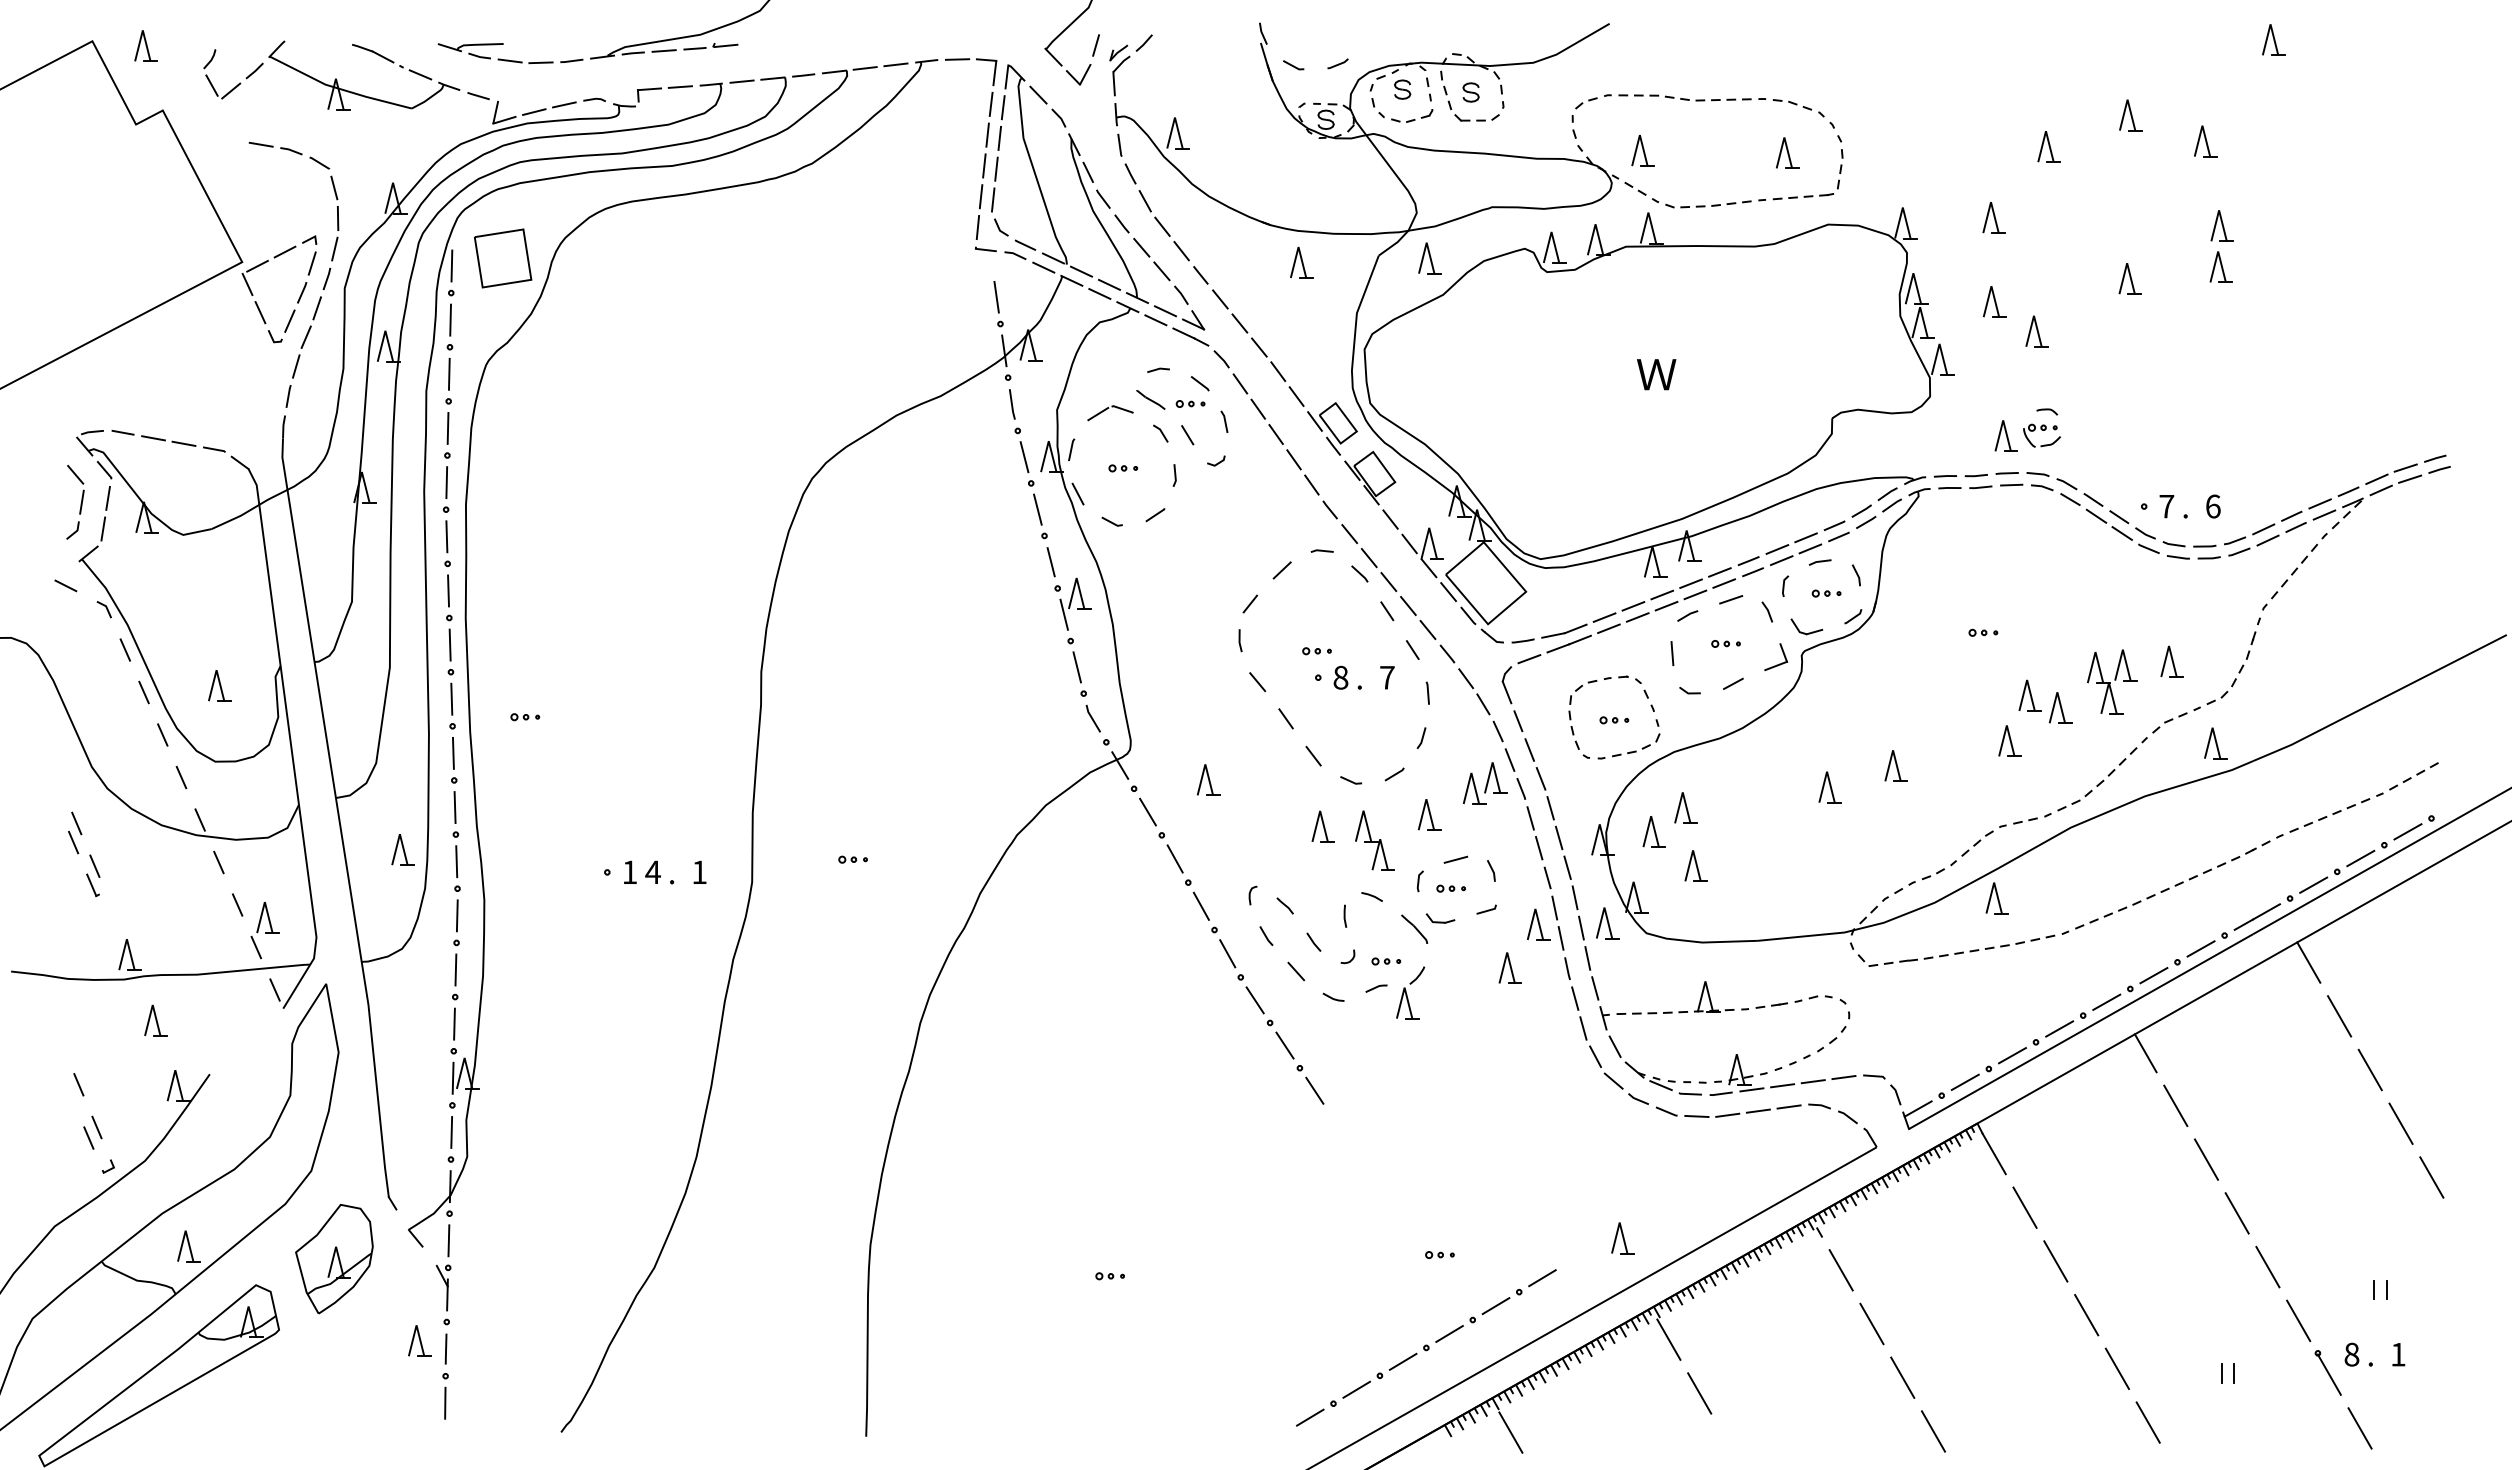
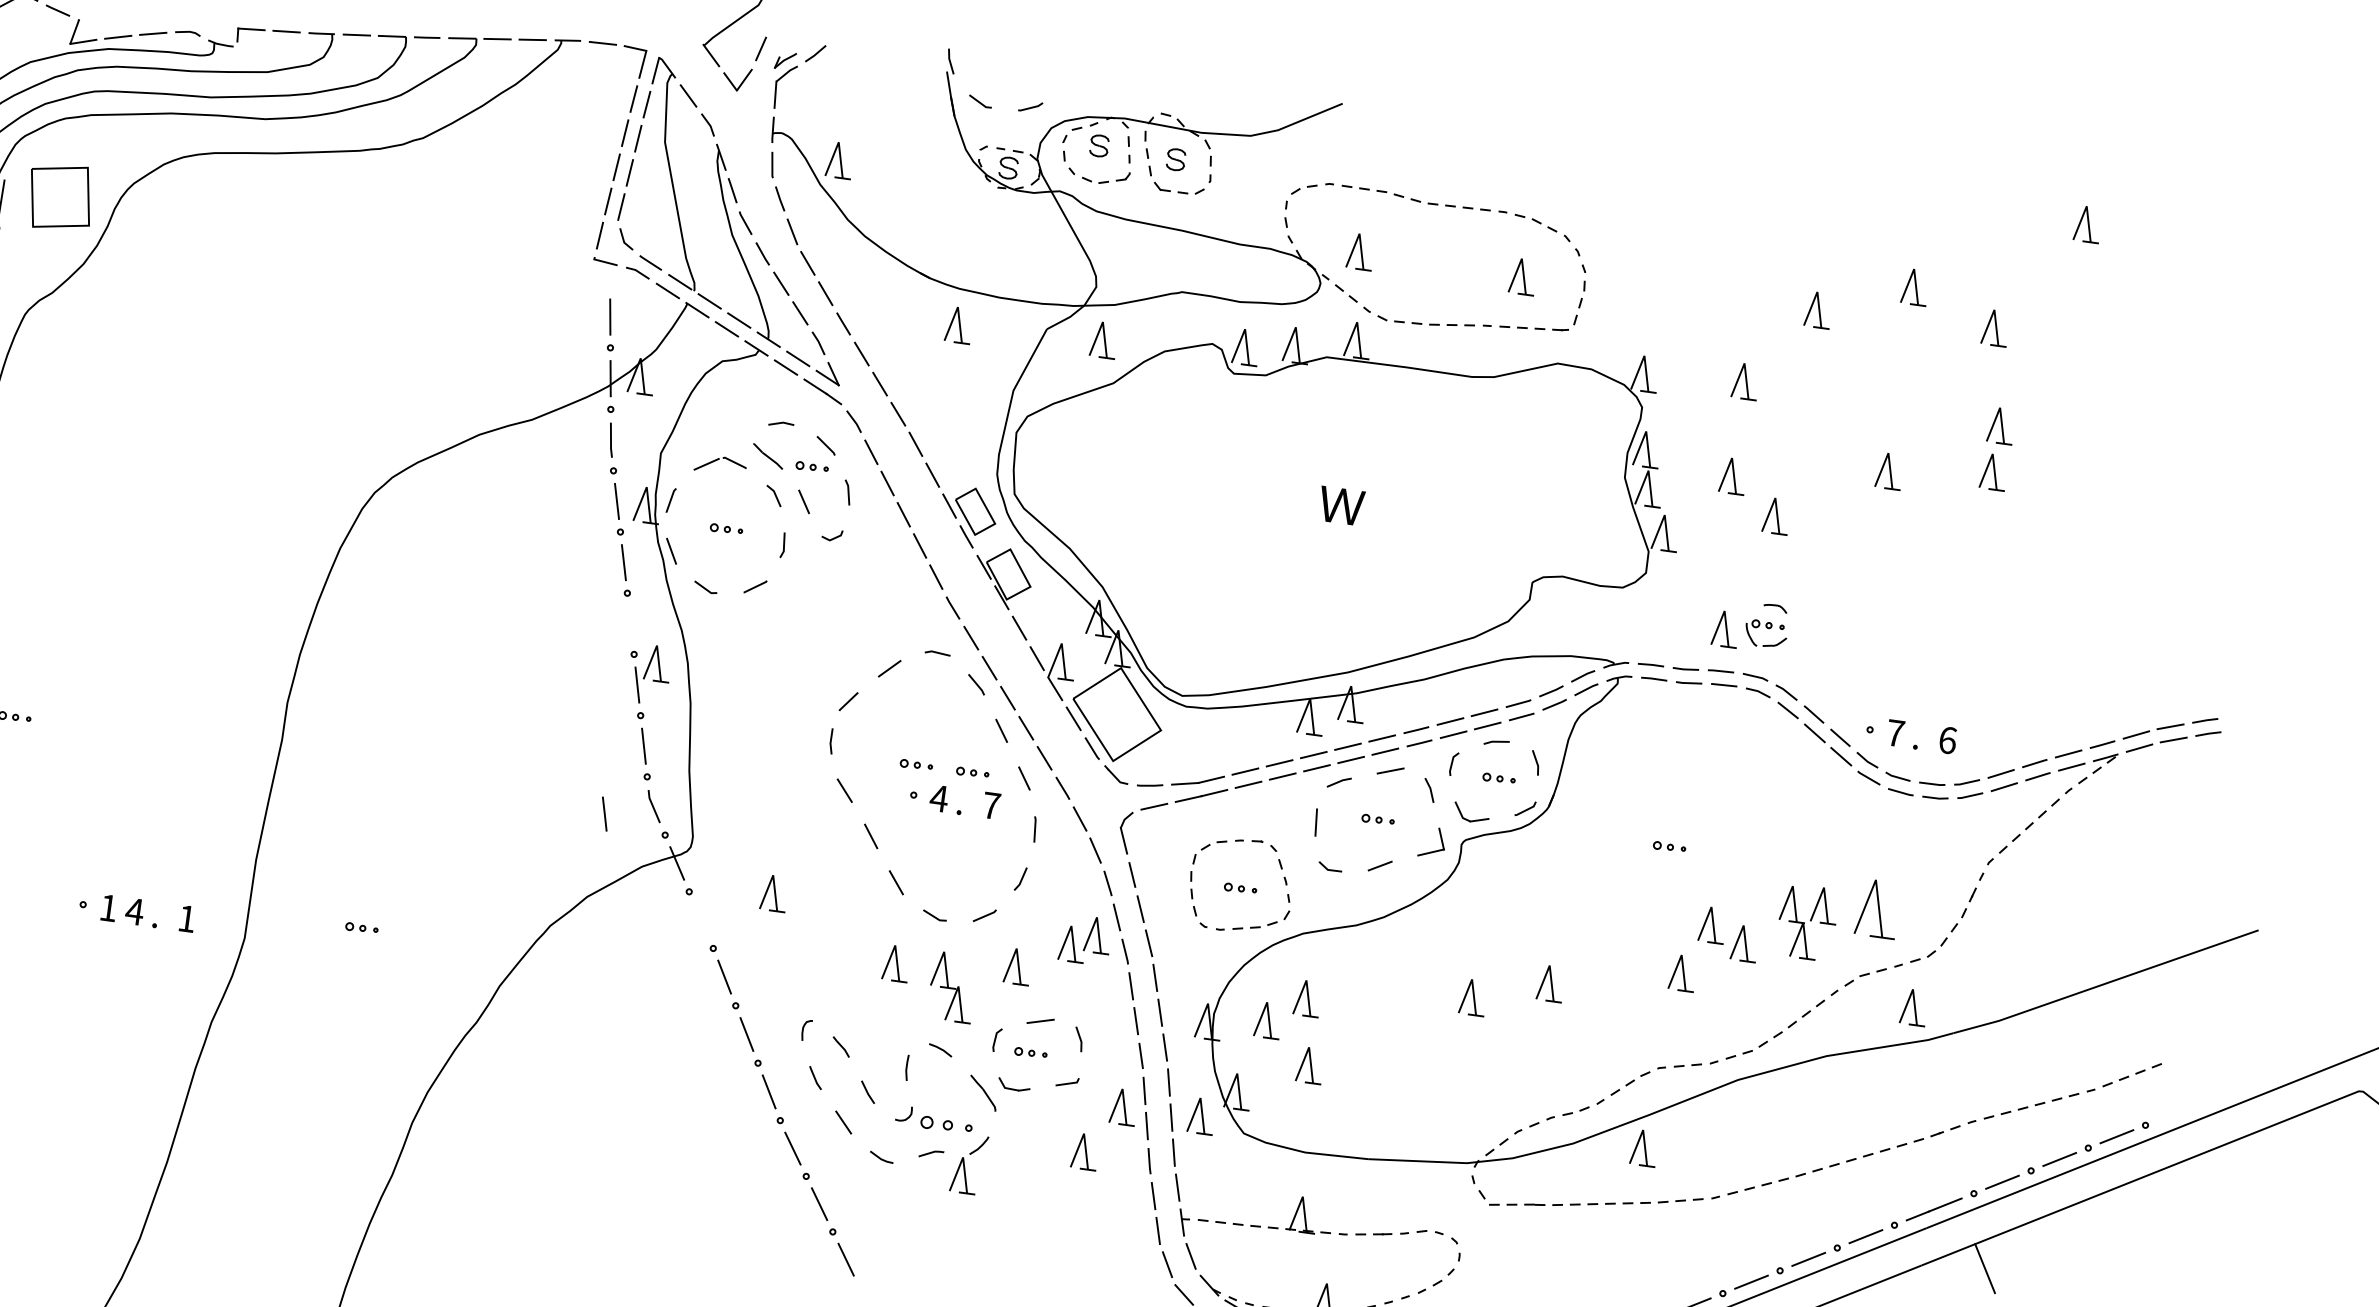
line: (1050, 562) -> (603, 814), moved
part: (1366, 651) -> (972, 773), added
part: (2171, 661) -> (1876, 908), size x1.6
text: (1340, 677) -> (938, 798), 8 -> 4
line: (1147, 811) -> (700, 919), removed
part: (1386, 961) -> (946, 1125), size x1.6

